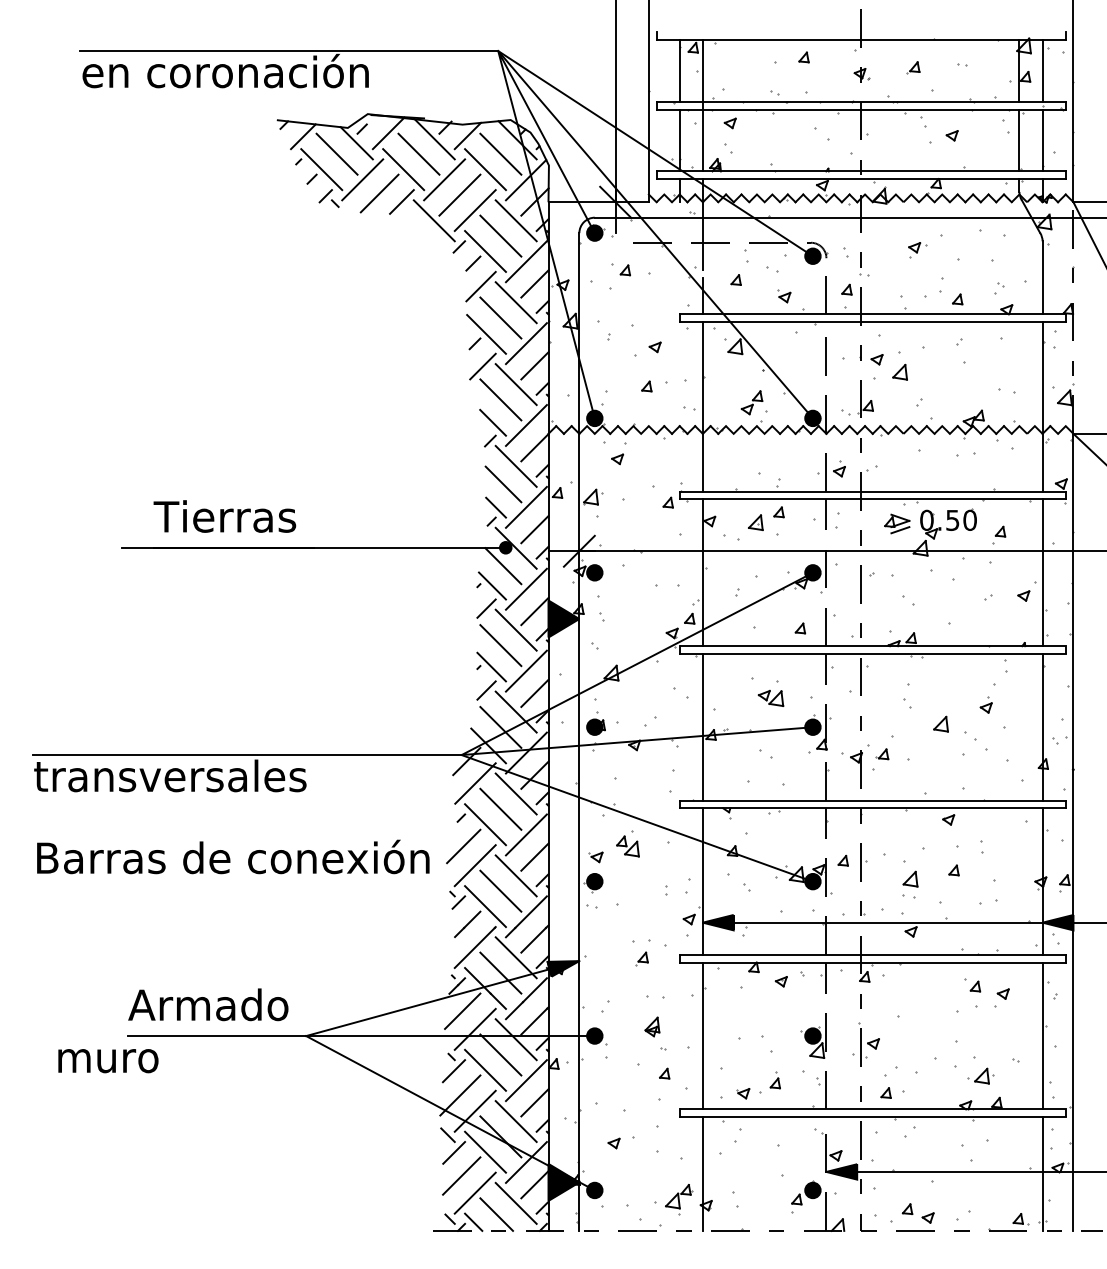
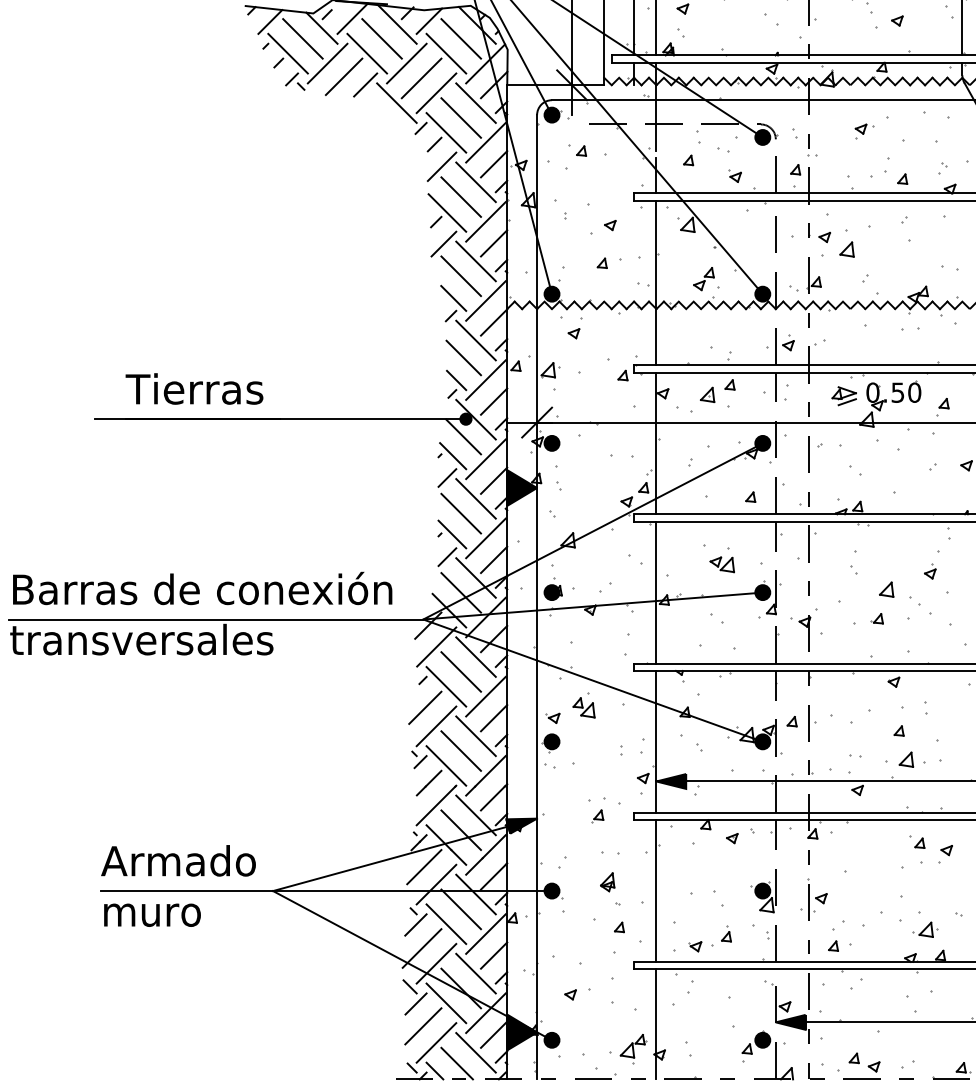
part: (882, 754) -> (877, 618), moved
text: (233, 856) -> (202, 588), moved
part: (910, 878) -> (906, 759), moved
text: (108, 1061) -> (152, 915), moved

